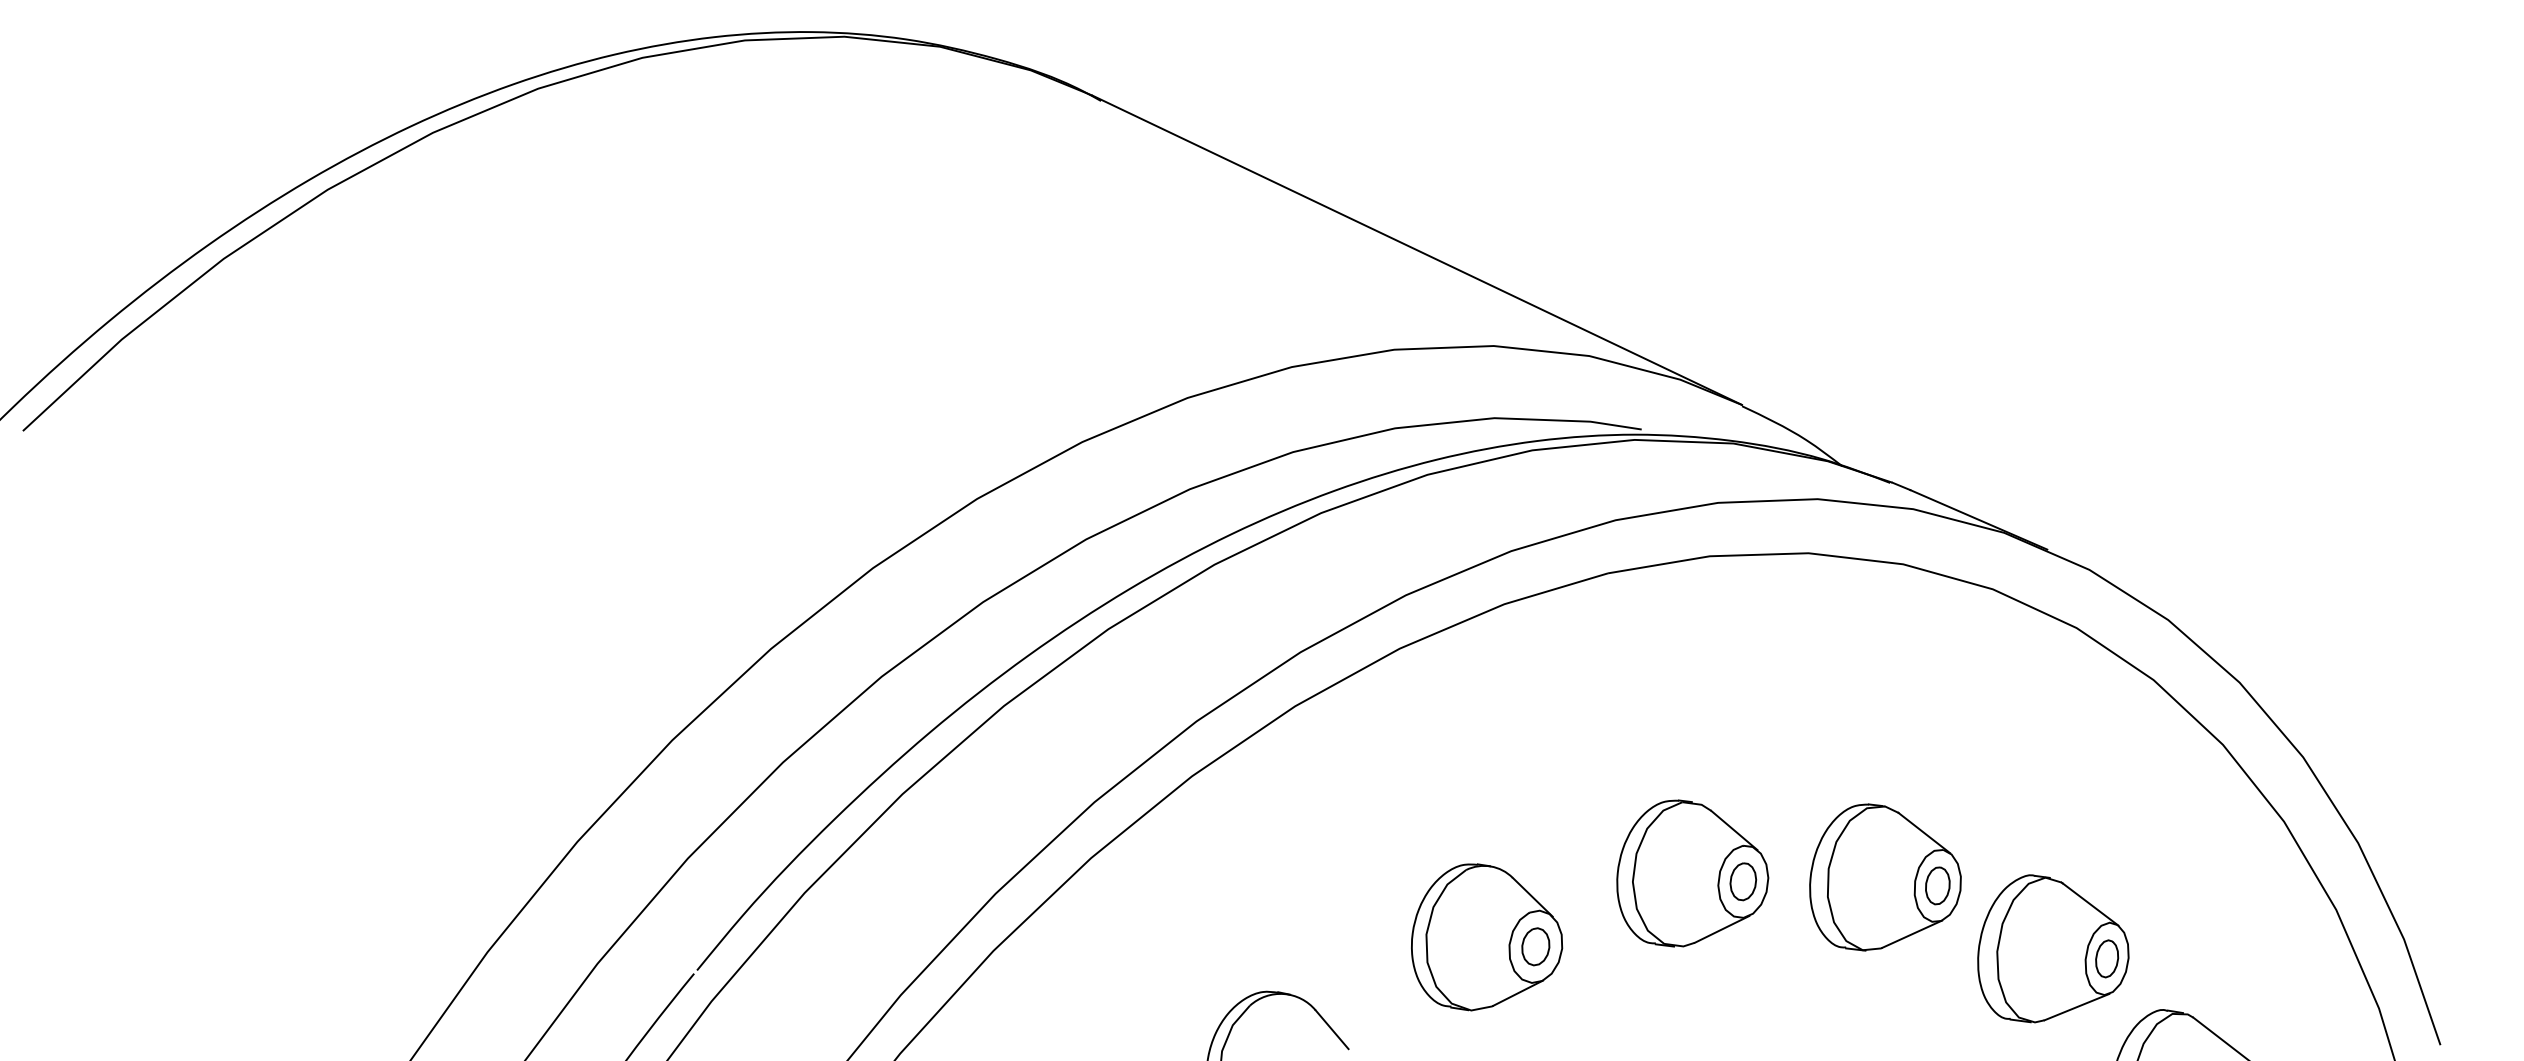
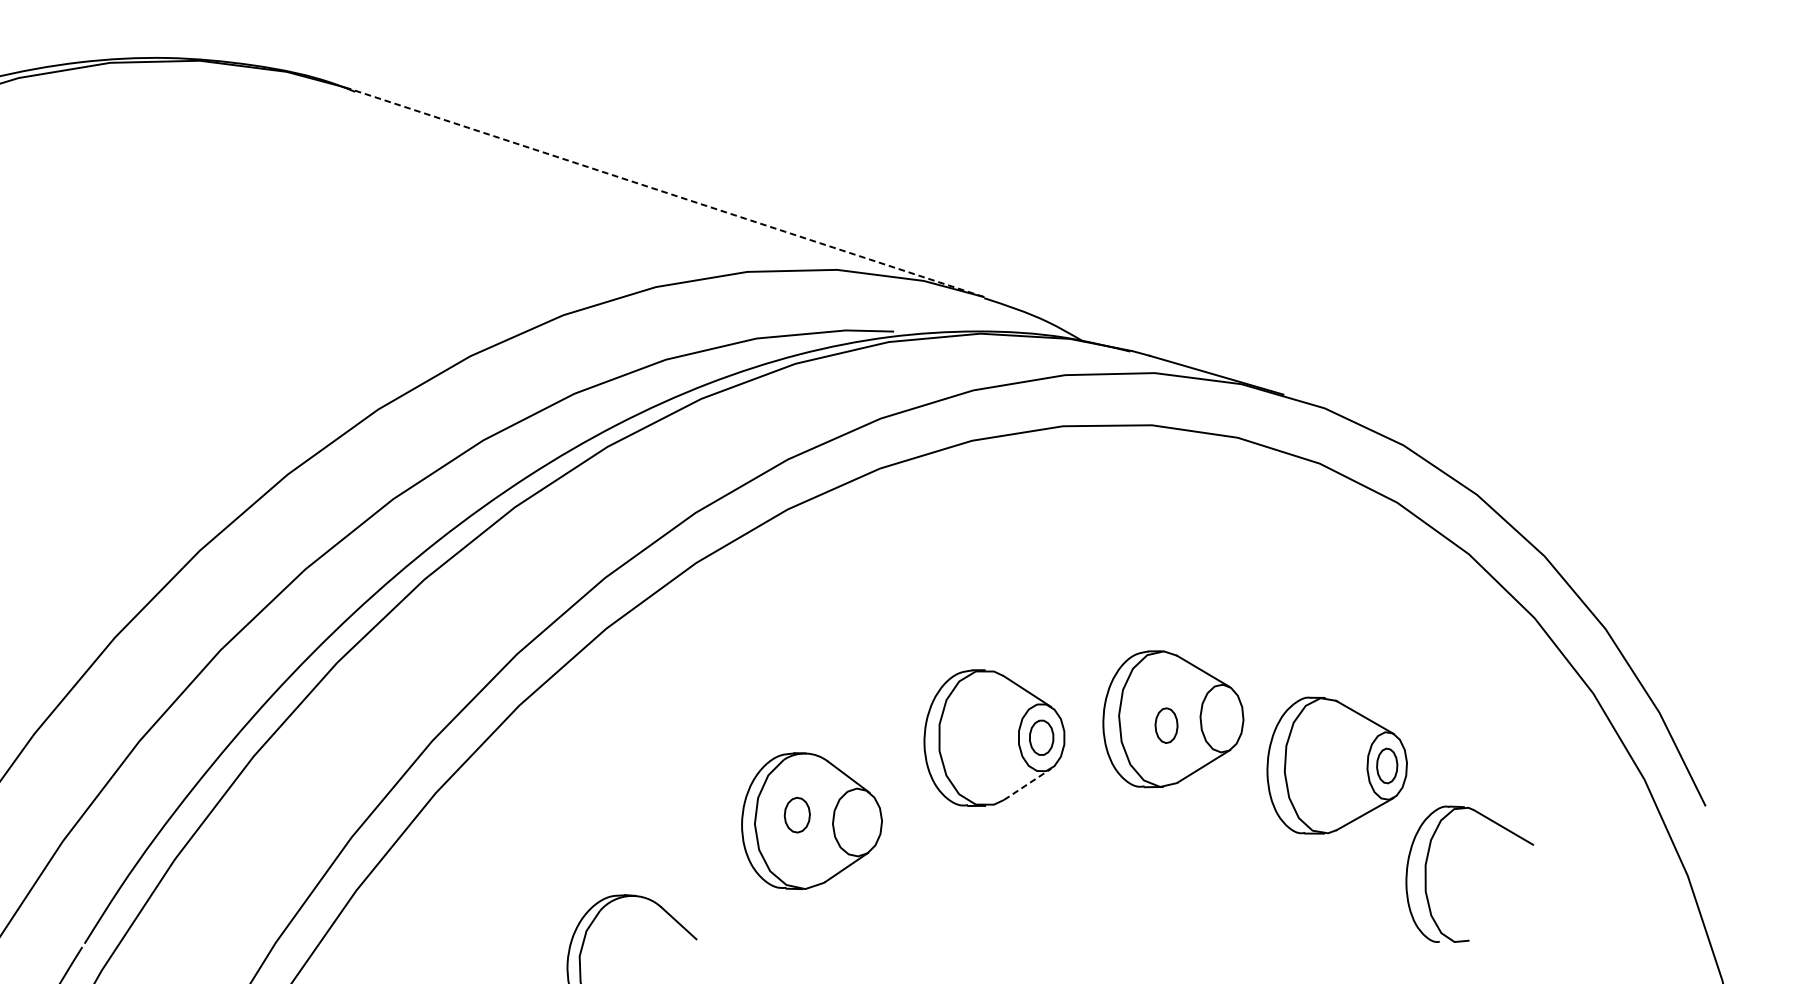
line: (1417, 250) -> (665, 192), solid -> dashed
part: (1937, 885) -> (1166, 725), moved
line: (1722, 929) -> (1028, 784), solid -> dashed
part: (1535, 946) -> (796, 814), moved

